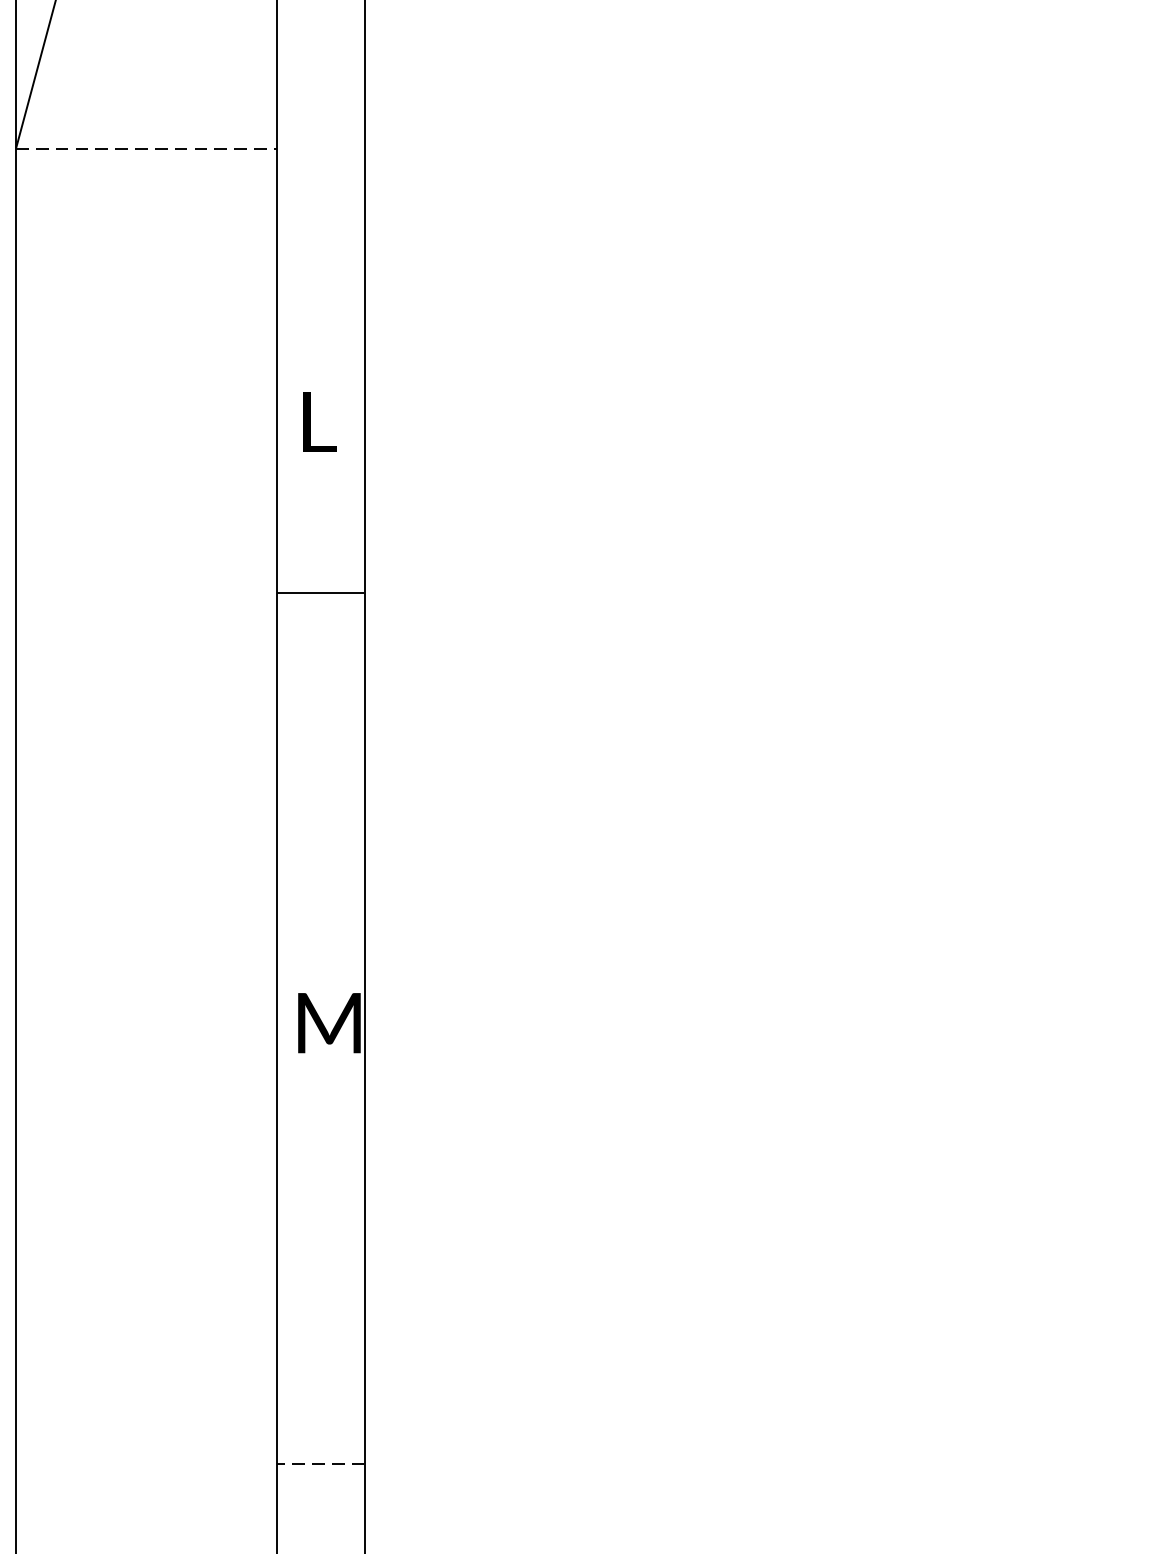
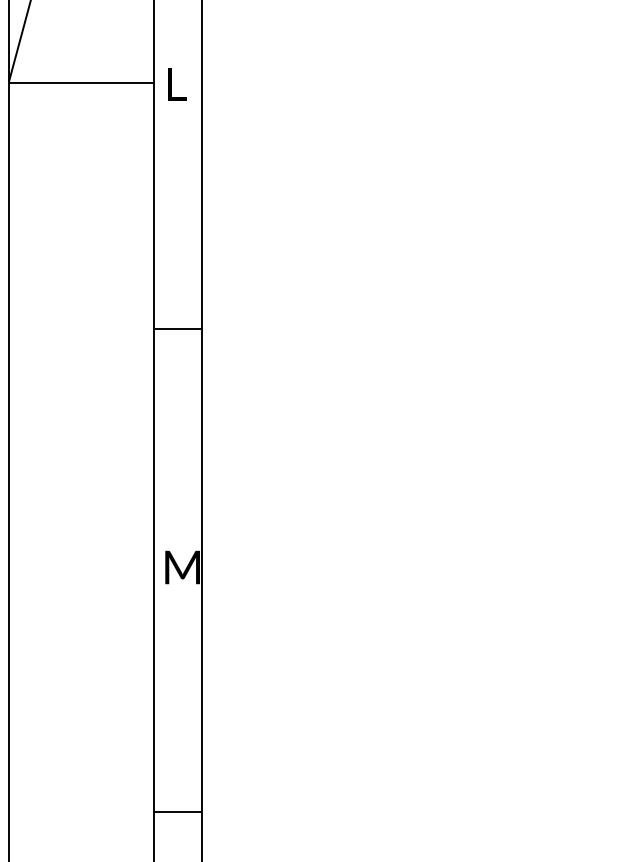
line: (147, 148) -> (81, 82), dashed -> solid
text: (320, 422) -> (177, 84), moved
line: (320, 1464) -> (177, 812), dashed -> solid

